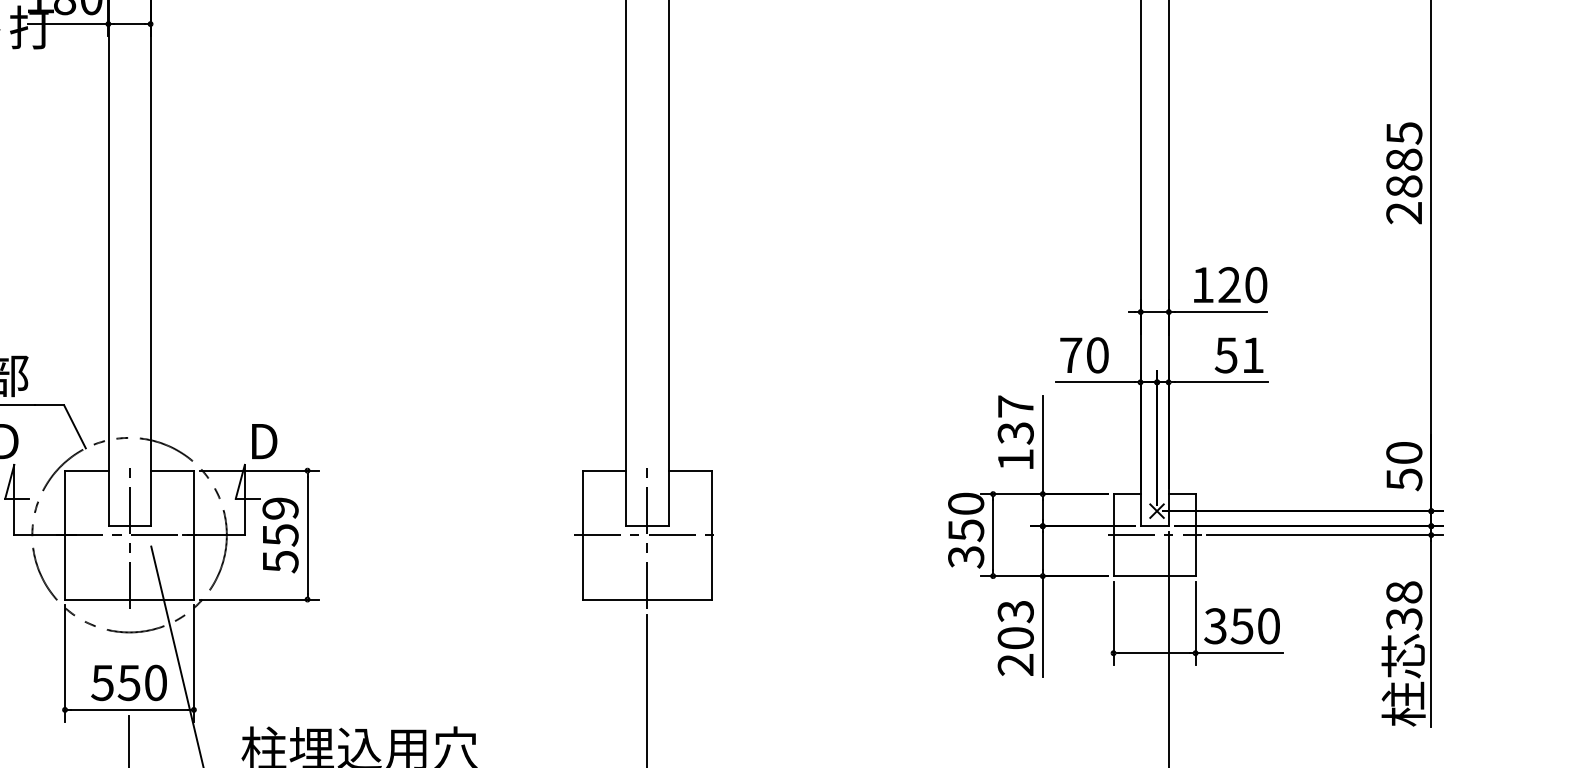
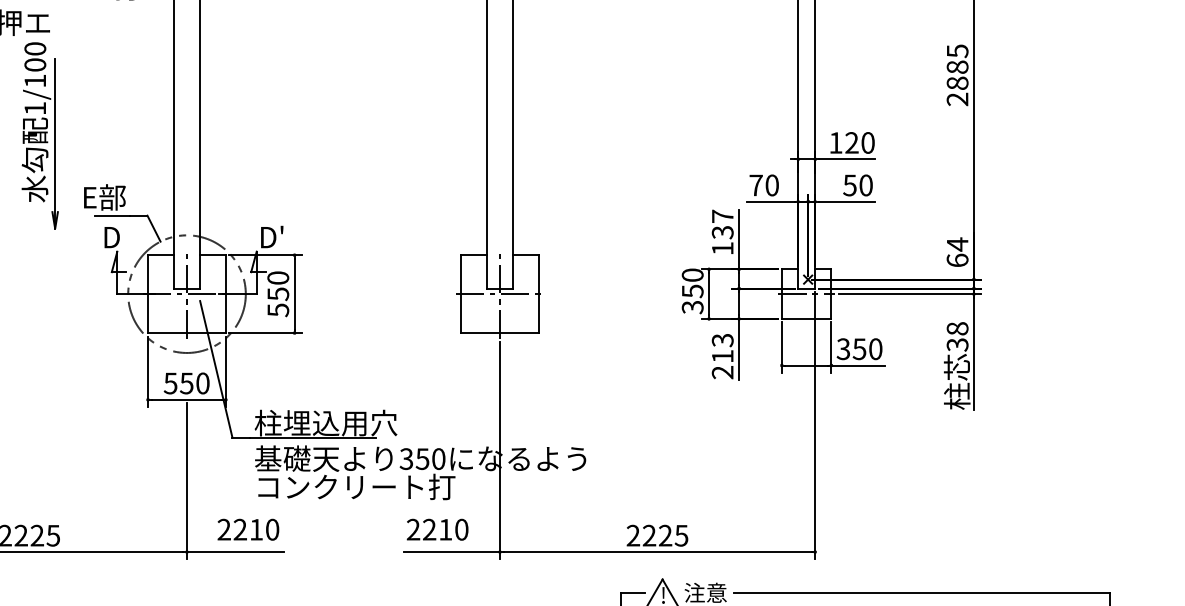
text: (1251, 355) -> (865, 185), 51 -> 50
text: (285, 428) -> (281, 229), D -> D'
text: (1404, 466) -> (957, 252), 50 -> 64
text: (280, 507) -> (278, 277), 559 -> 550
text: (1015, 636) -> (722, 355), 203 -> 213

